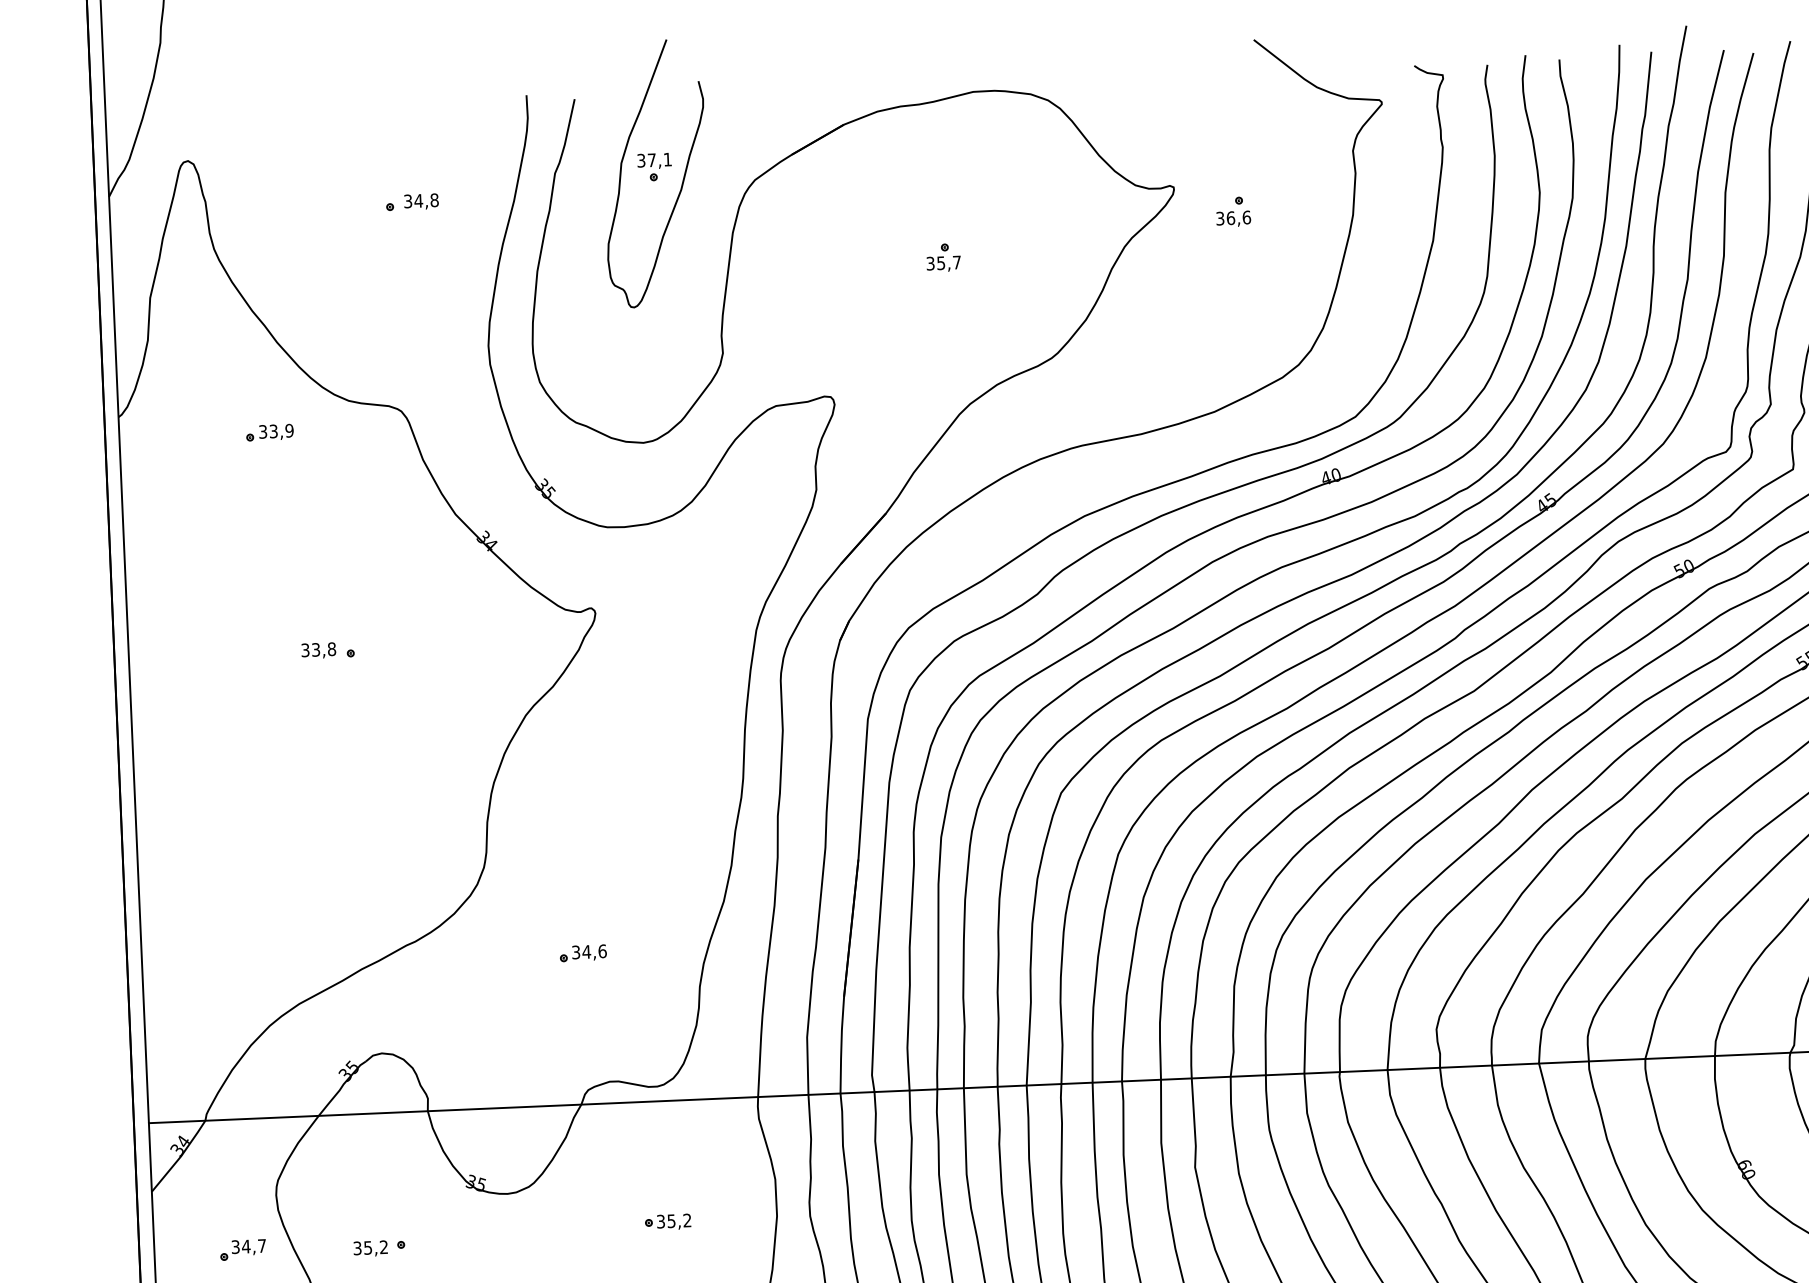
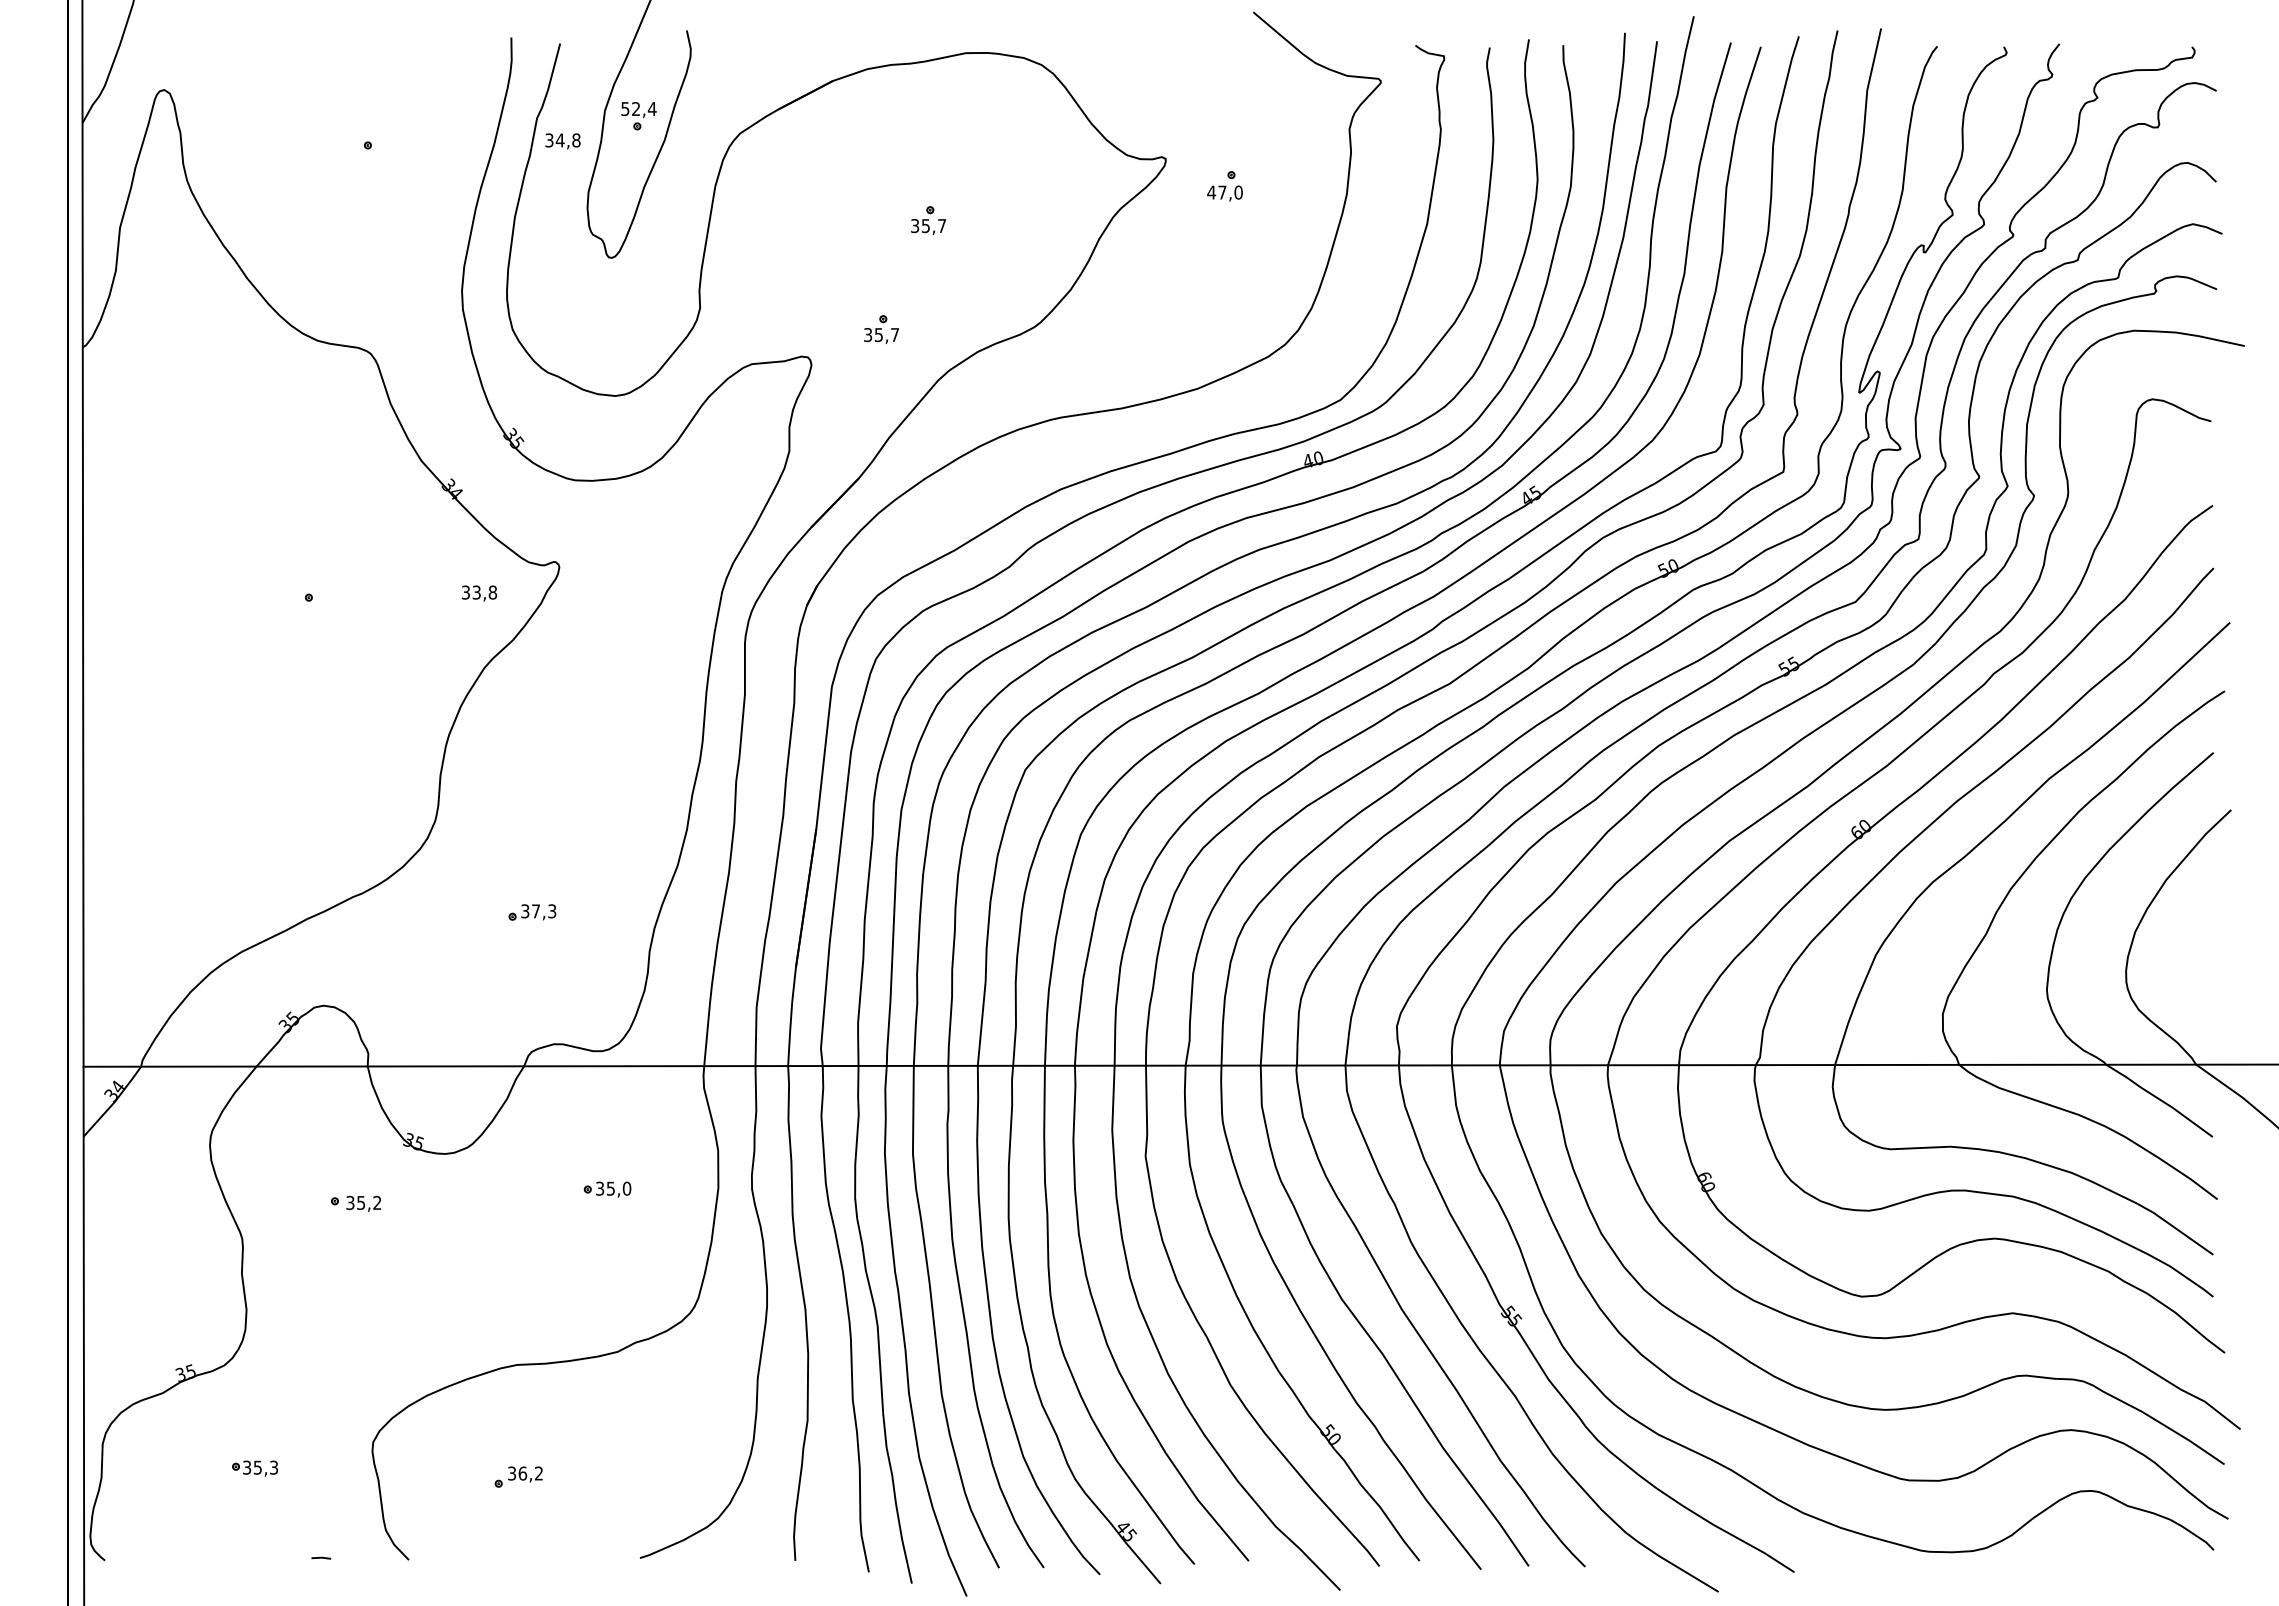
text: (654, 159) -> (638, 108), 37,1 -> 52,4
text: (420, 201) -> (562, 141), moved
text: (1232, 218) -> (1224, 192), 36,6 -> 47,0
part: (901, 366) -> (881, 329), added
part: (269, 432) -> (235, 369), removed
text: (318, 650) -> (479, 593), moved
text: (594, 951) -> (543, 911), 34,6 -> 37,3
text: (686, 1220) -> (626, 1188), 35,2 -> 35,0
text: (370, 1248) -> (363, 1203), moved
part: (242, 1249) -> (173, 1199), removed

